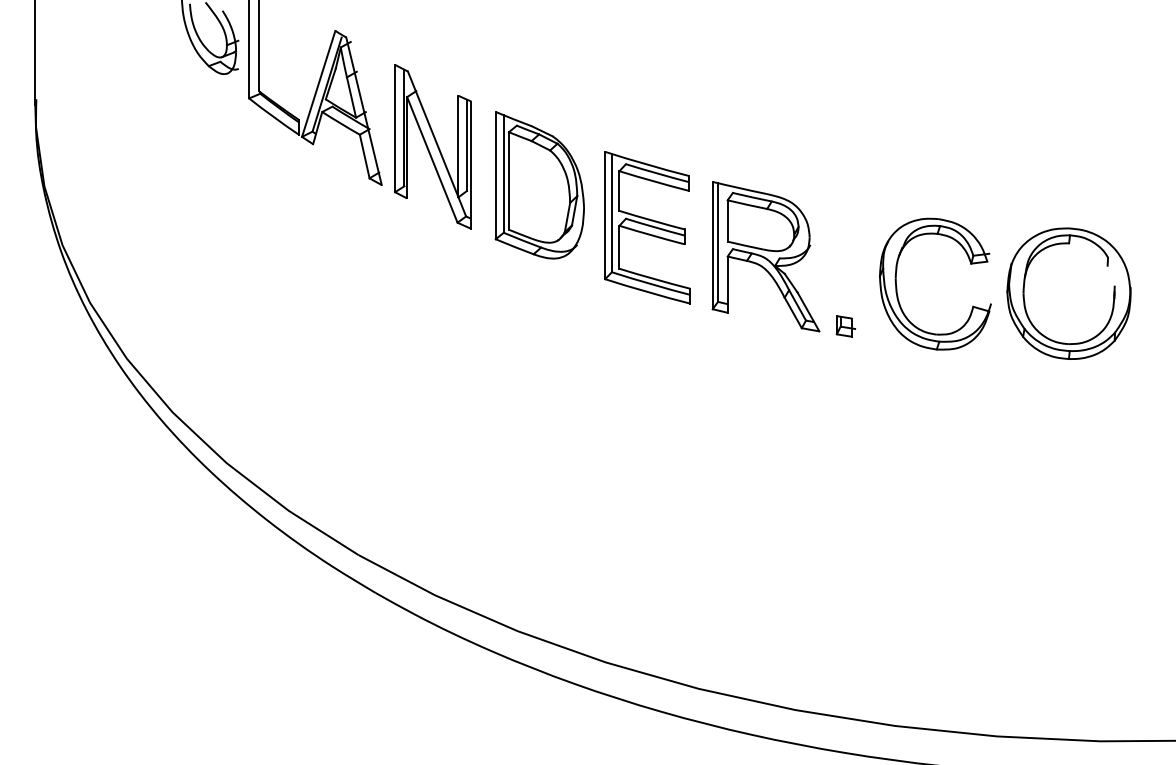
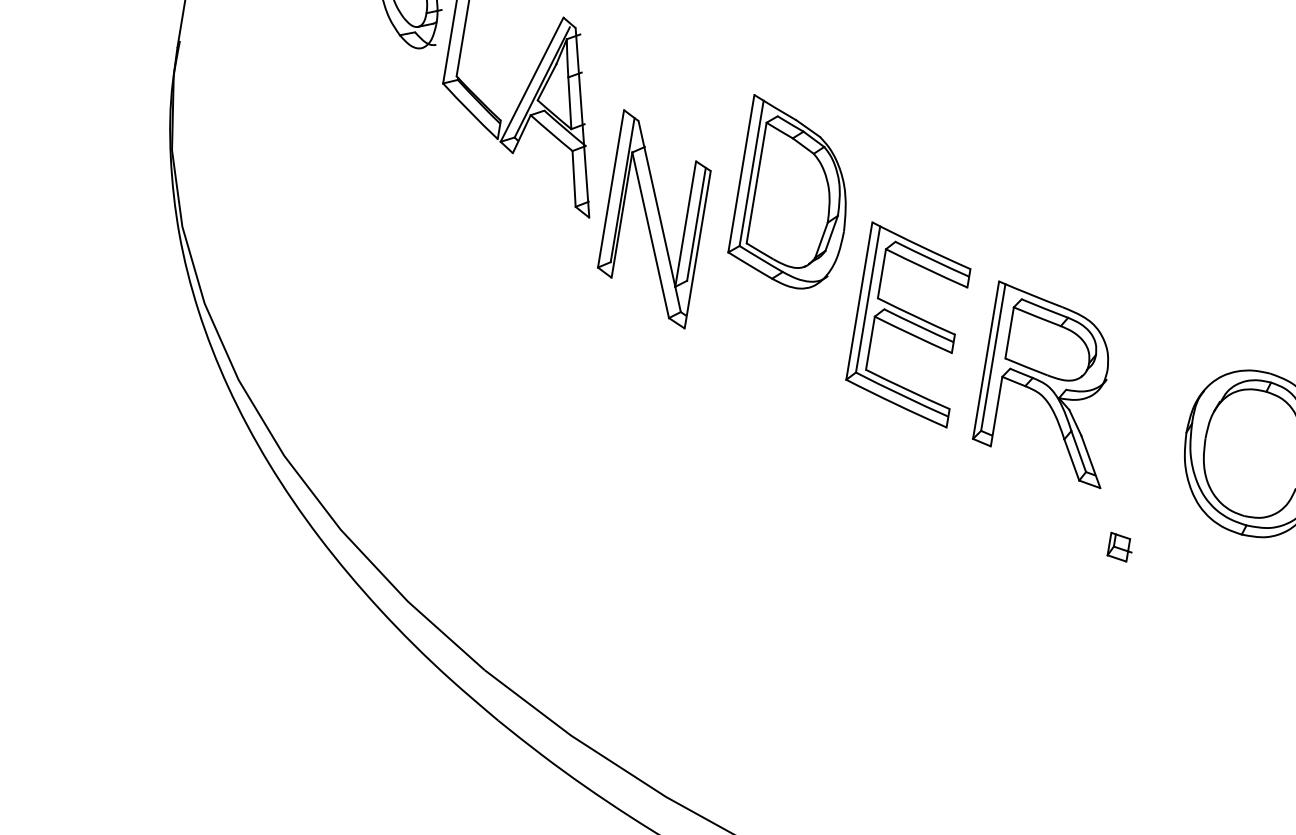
part: (432, 146) -> (653, 218), moved
part: (539, 185) -> (793, 194), moved
part: (845, 326) -> (1119, 547), moved

